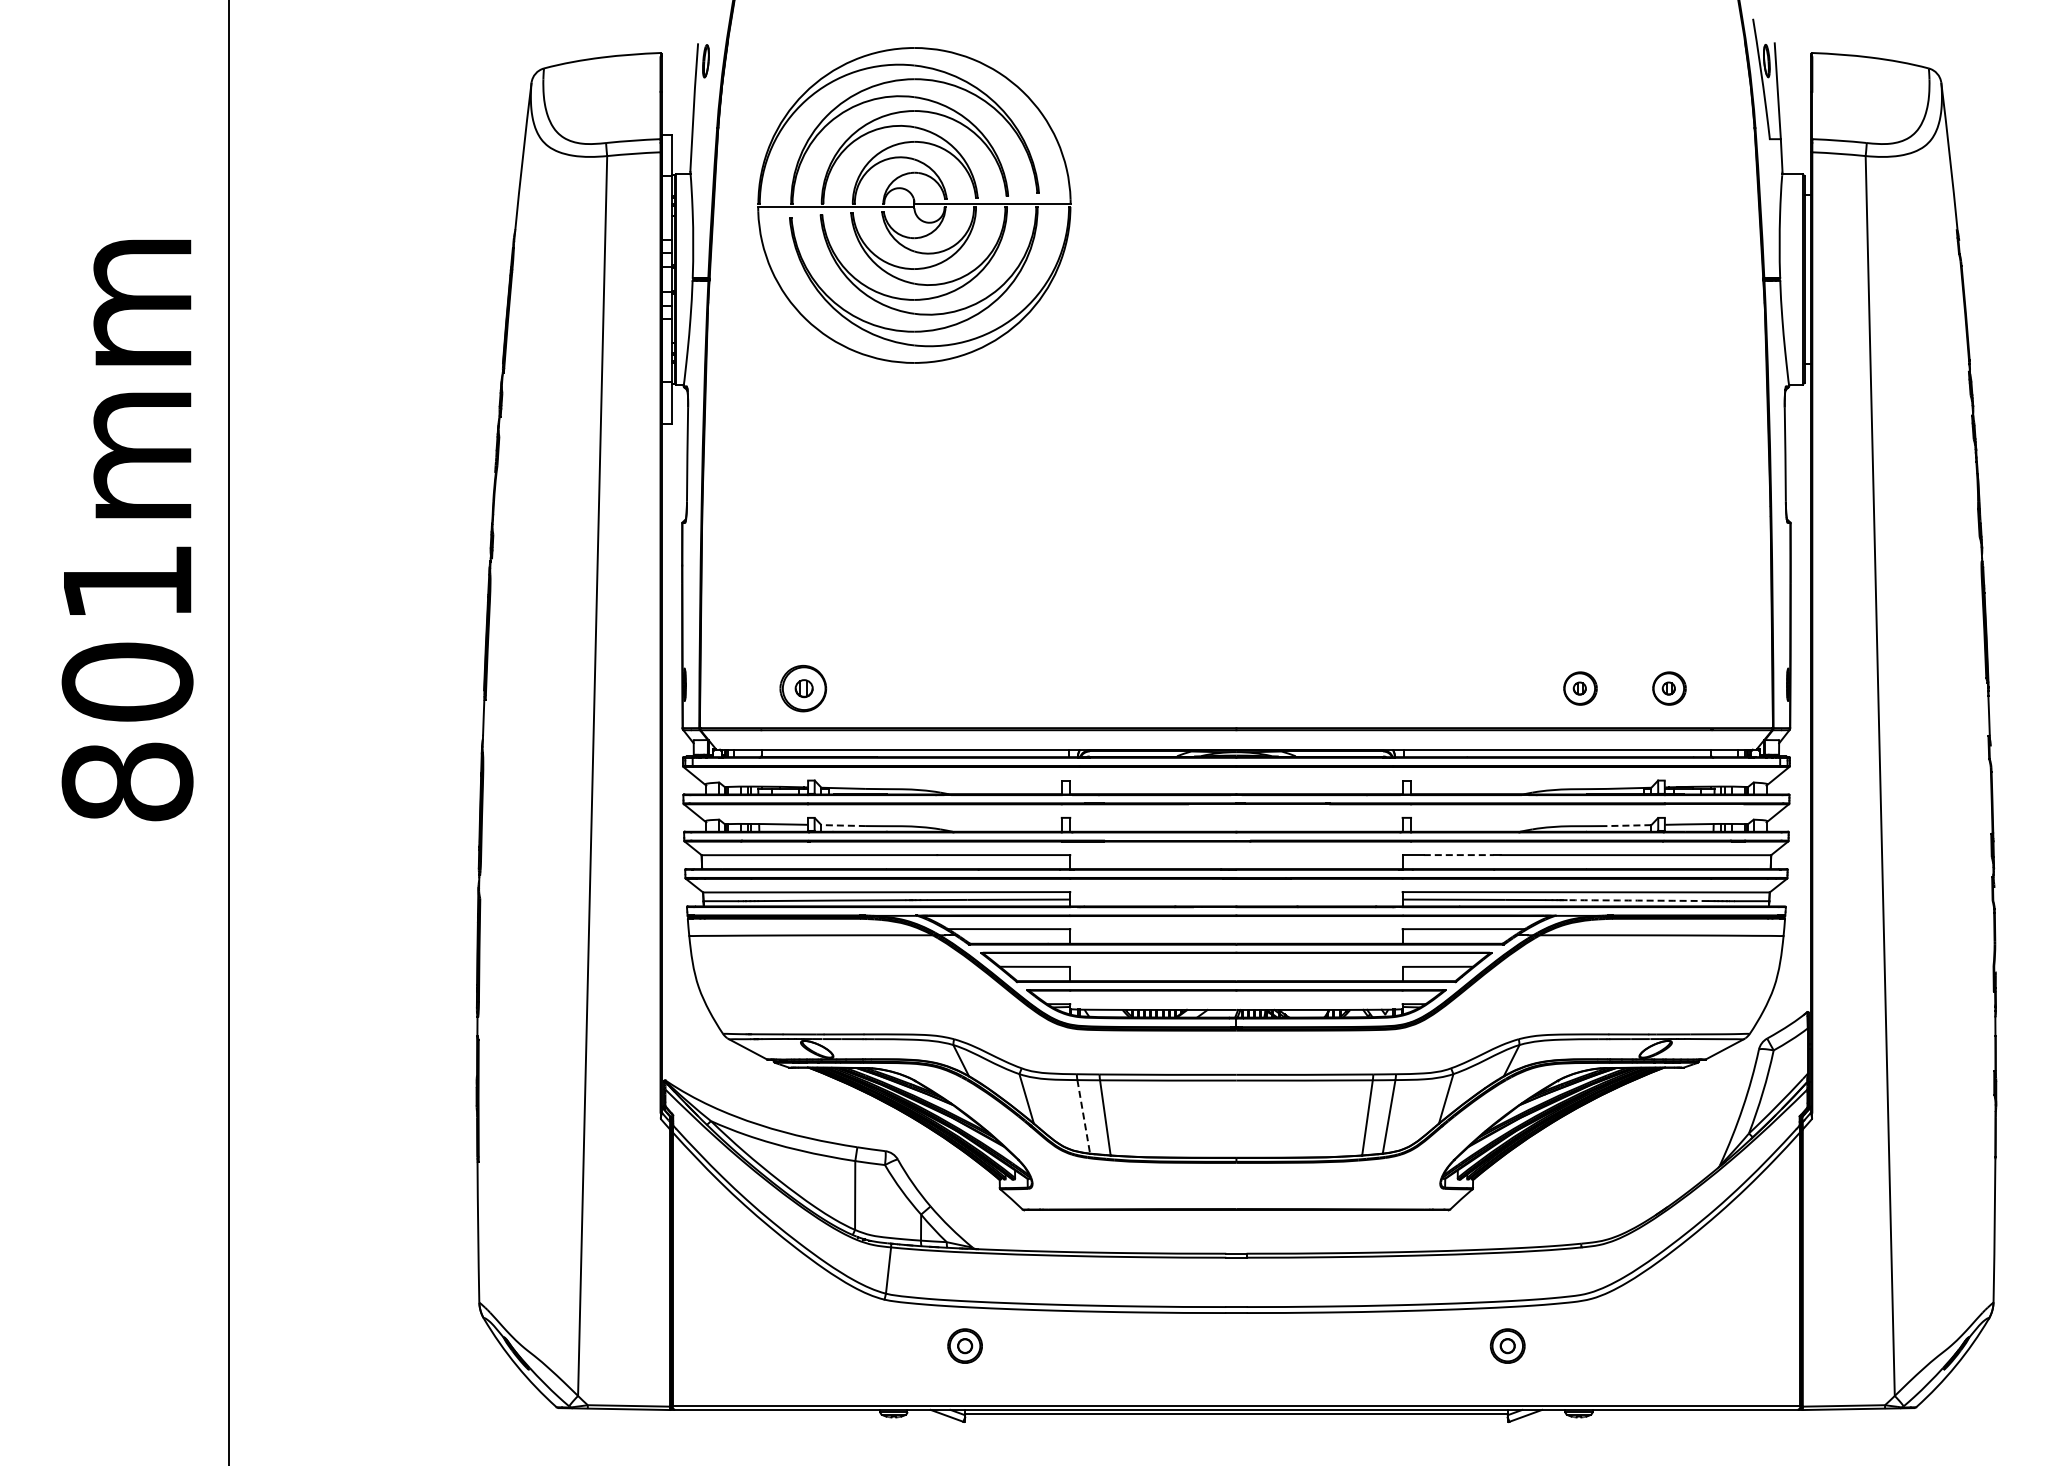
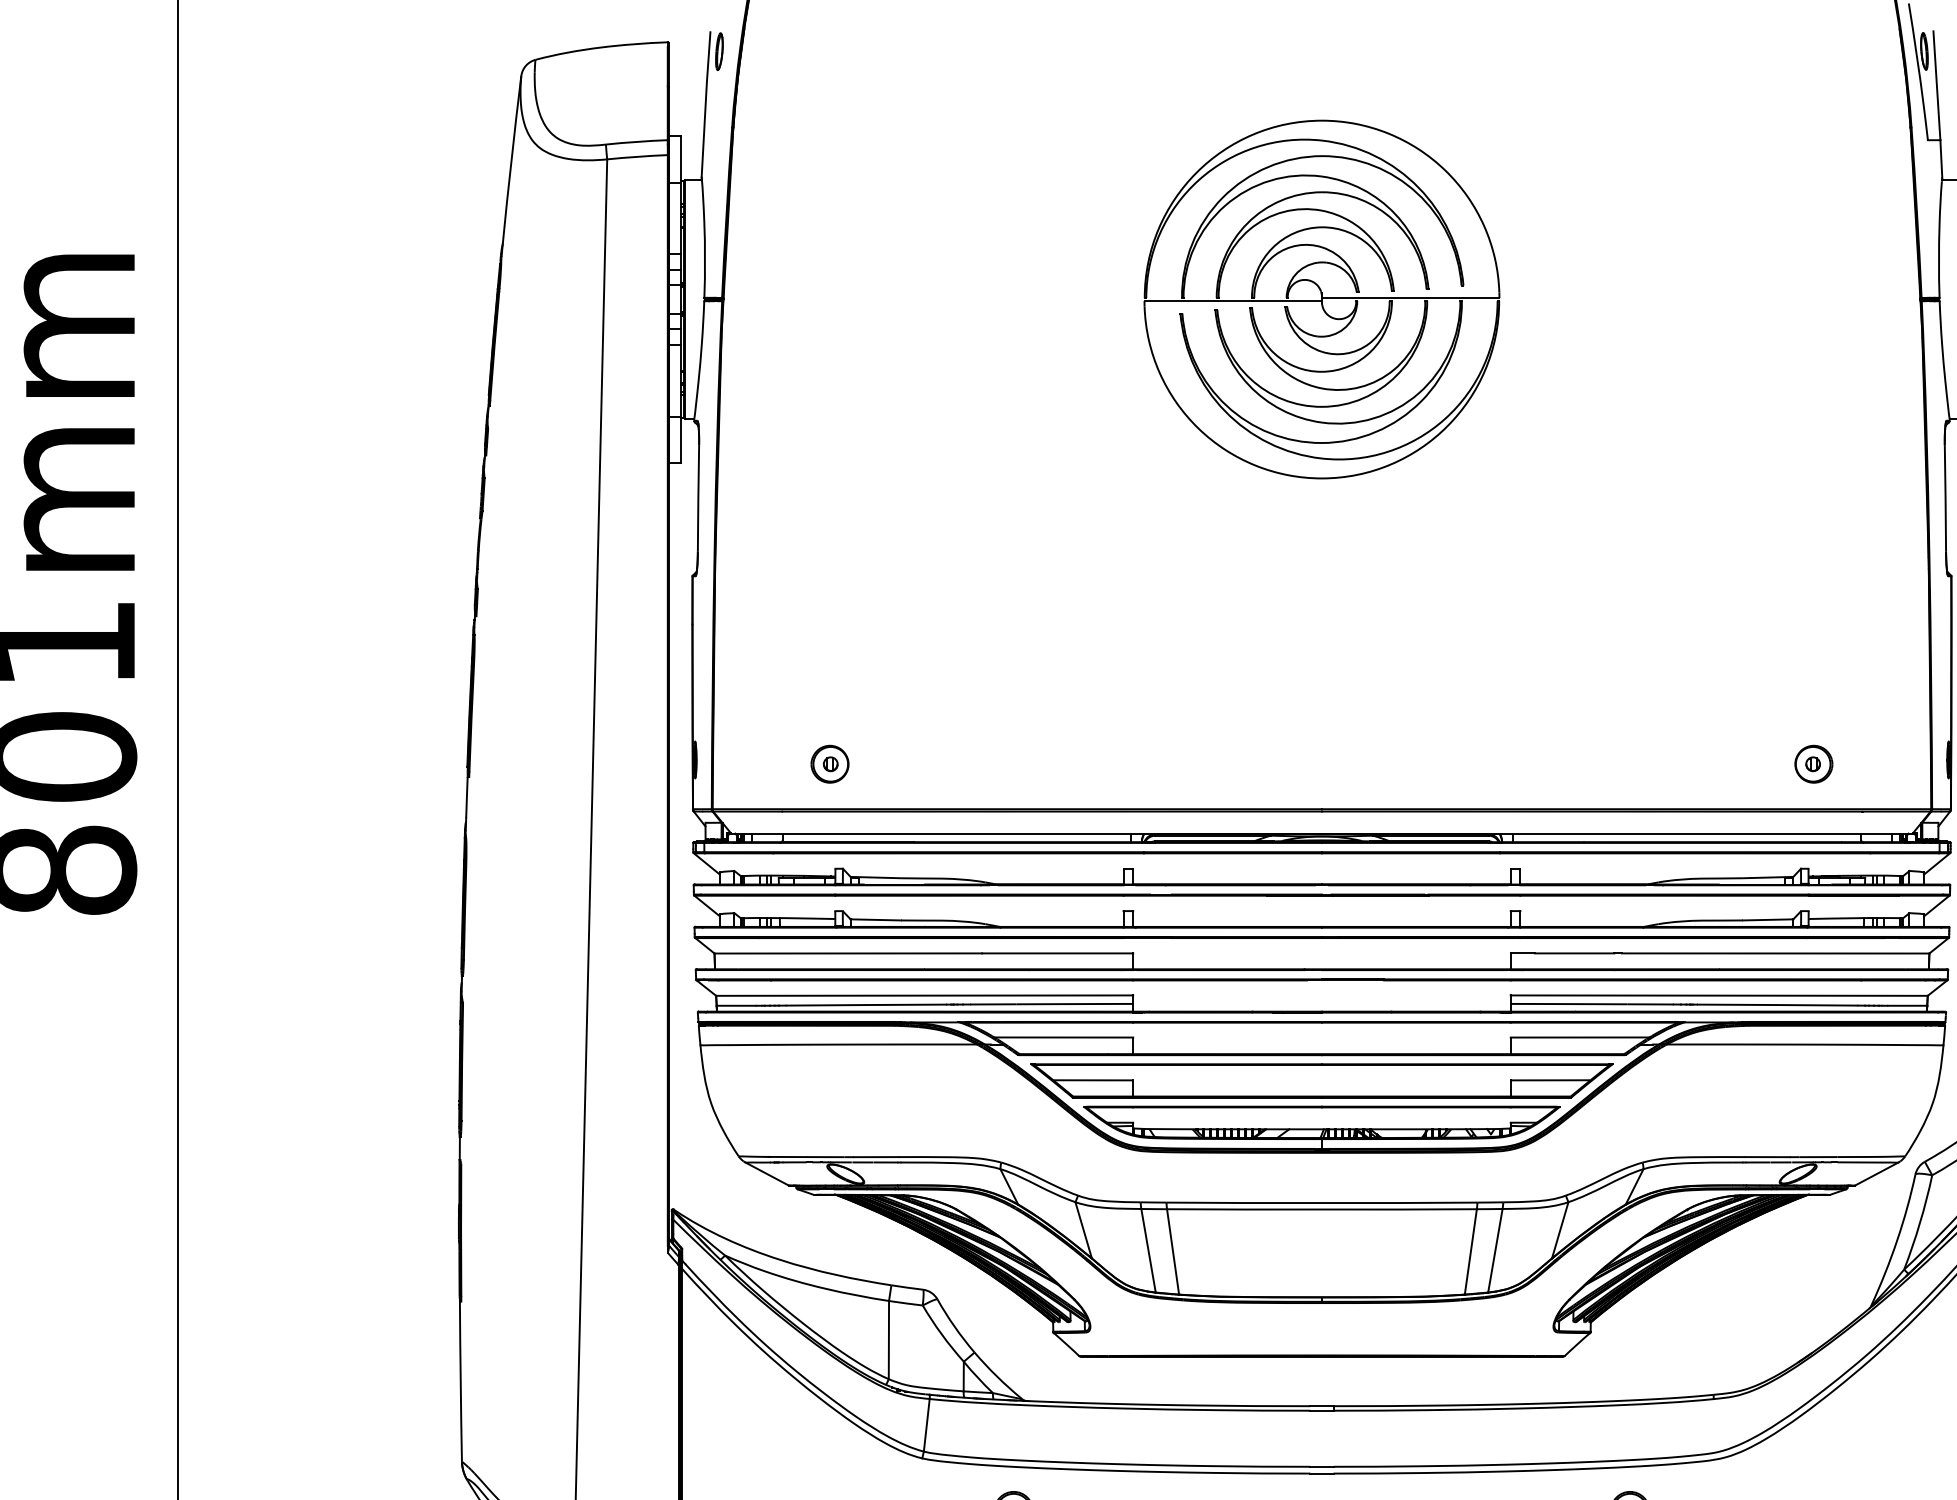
part: (914, 205) -> (1322, 299), moved
part: (803, 688) -> (830, 764), size x0.71
part: (1580, 688) -> (1712, 764), removed
line: (843, 825) -> (875, 919), dashed -> solid
line: (1628, 825) -> (1767, 919), dashed -> solid
line: (1459, 855) -> (1575, 953), dashed -> solid
arc: (1637, 900) -> (1777, 1004), dashed -> solid
line: (1083, 1117) -> (1148, 1251), dashed -> solid

